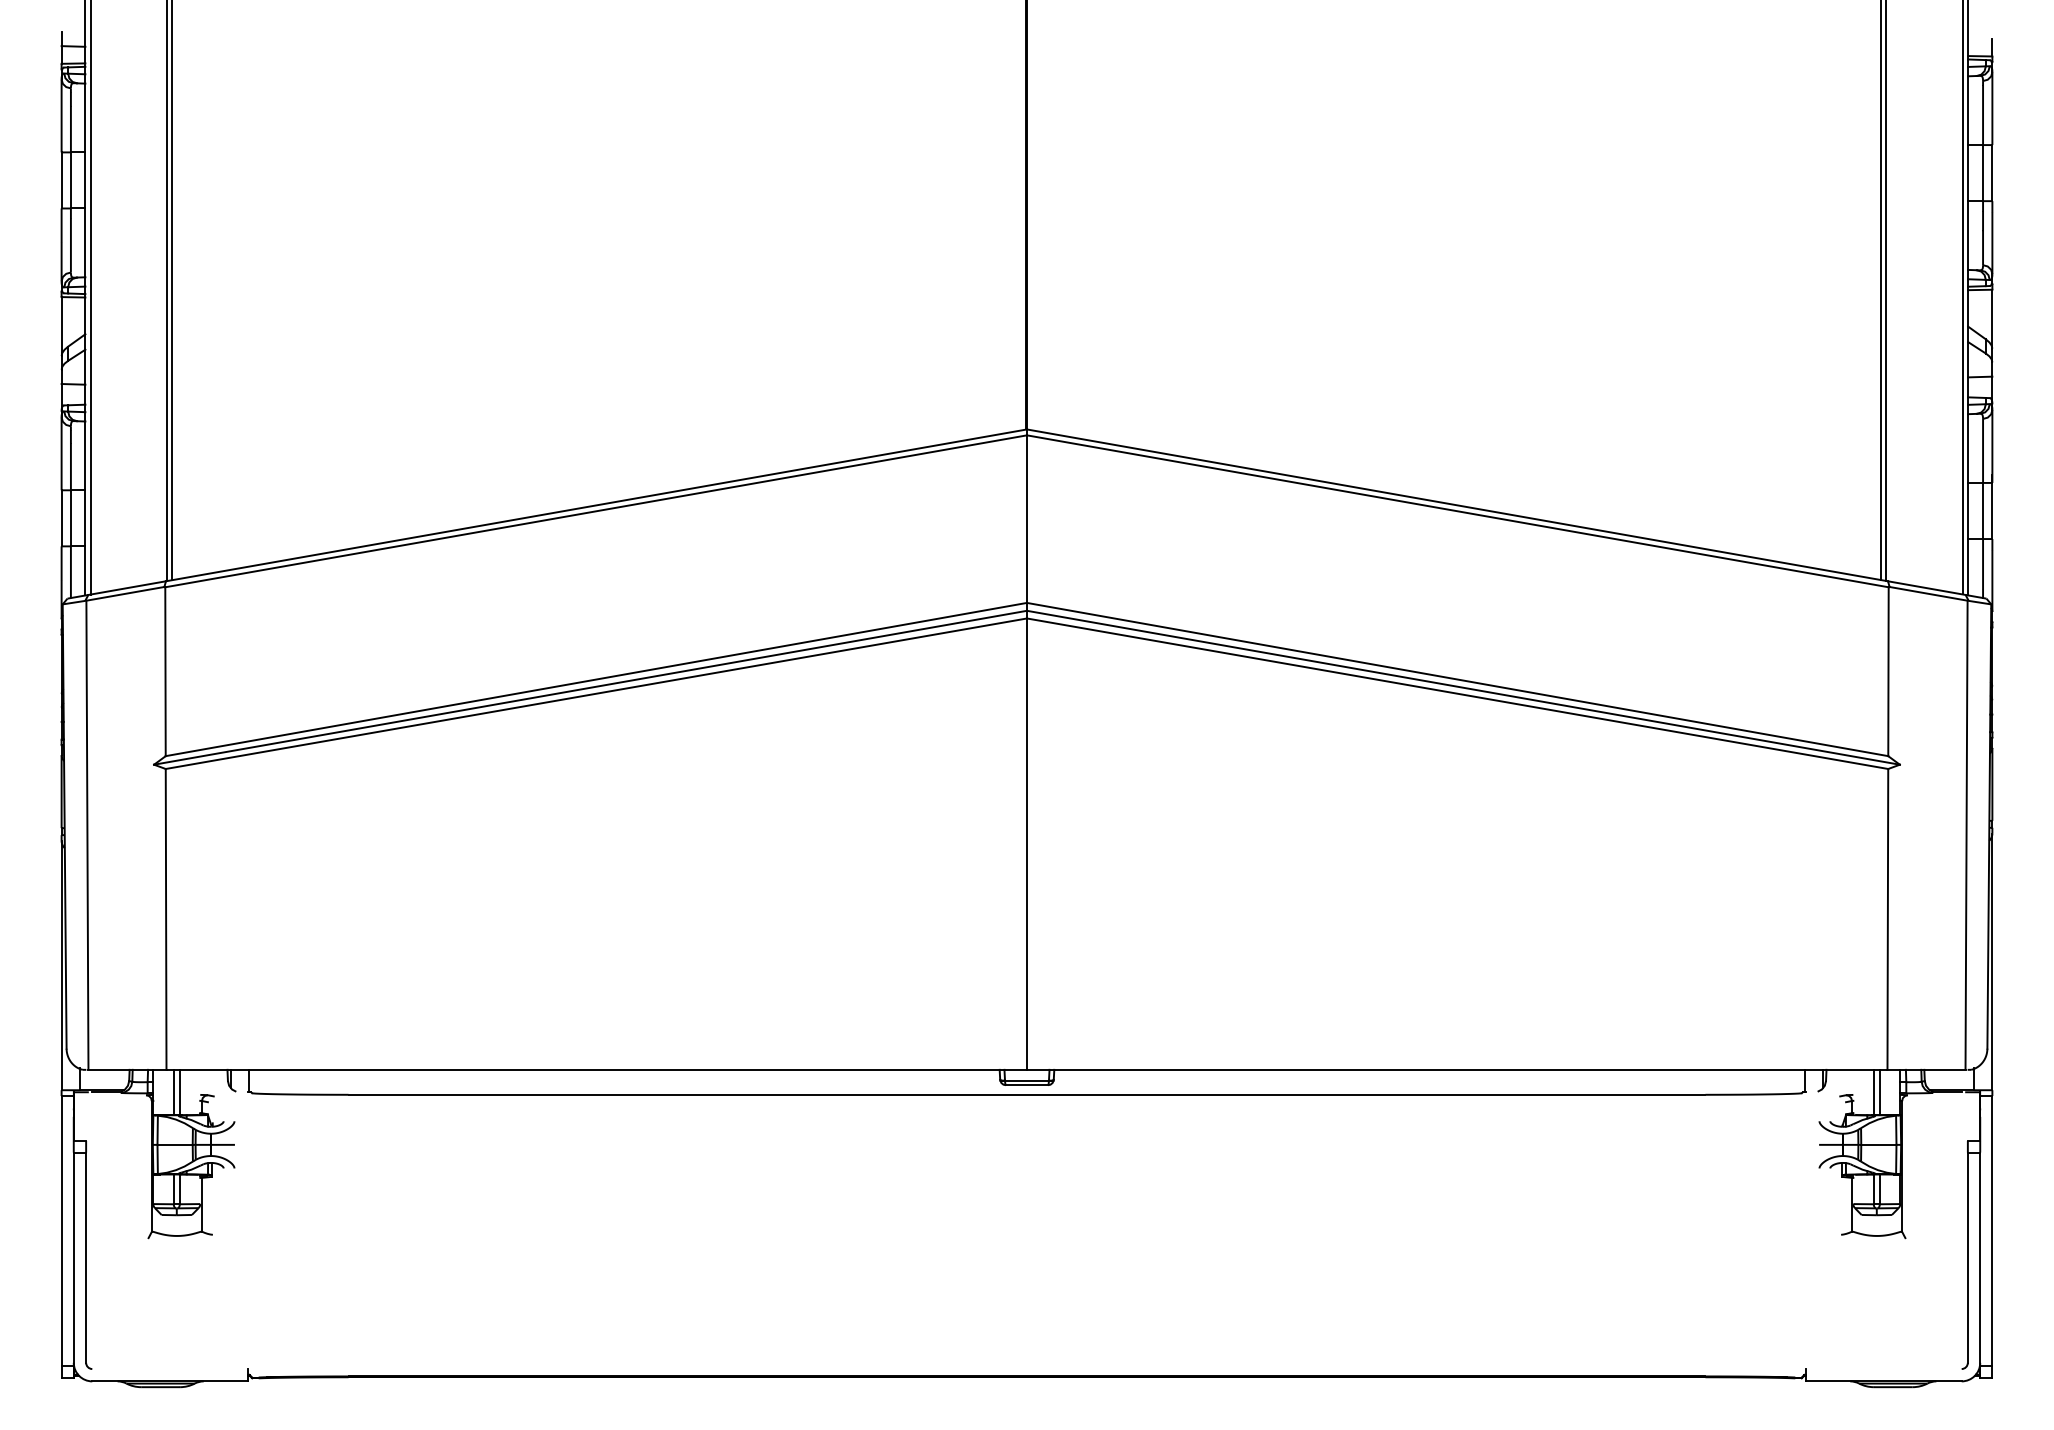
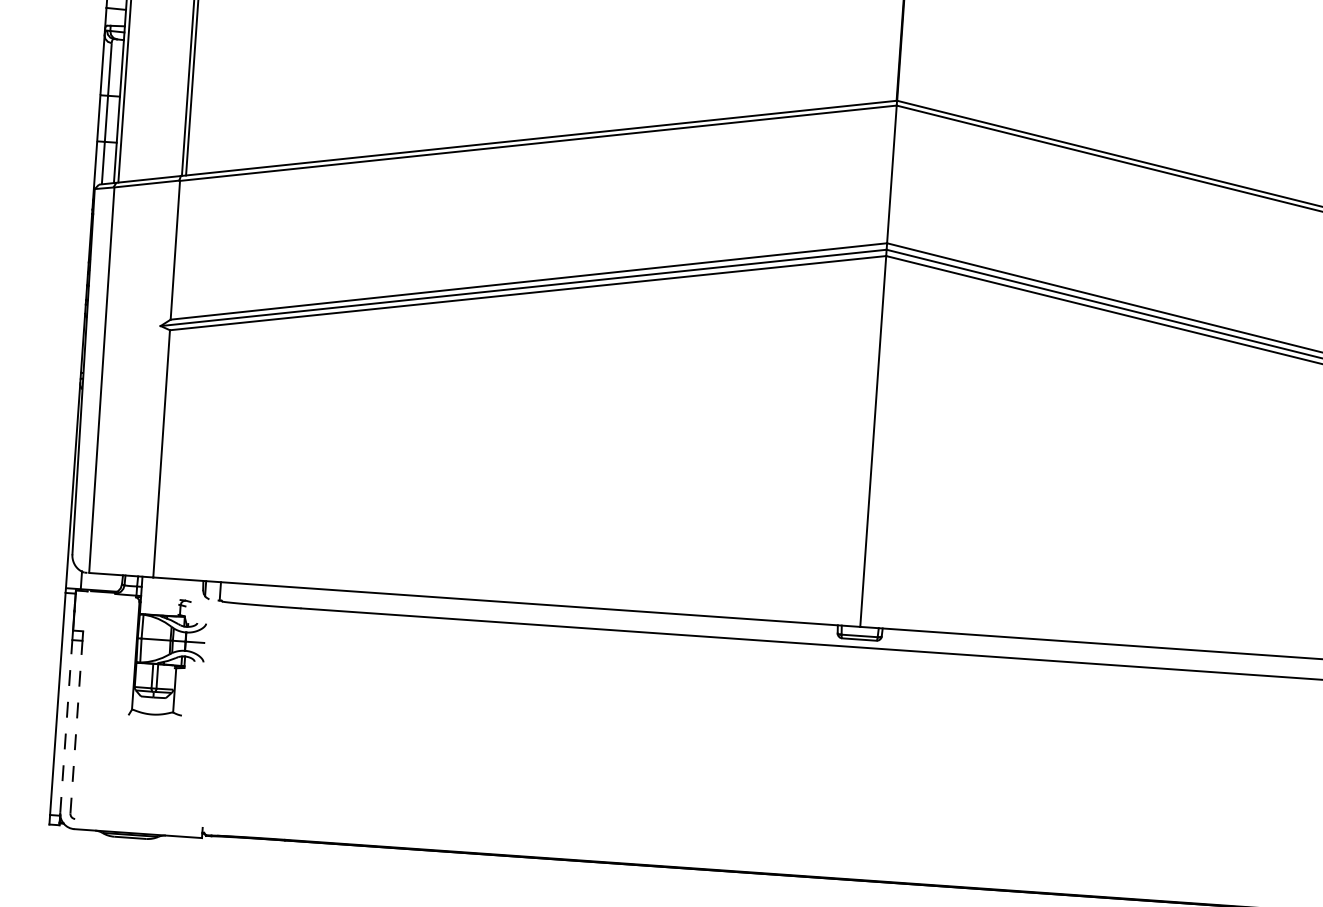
line: (173, 1092) -> (157, 596), removed
line: (179, 1092) -> (162, 596), removed
line: (73, 1257) -> (66, 726), solid -> dashed
line: (86, 1257) -> (76, 727), solid -> dashed

